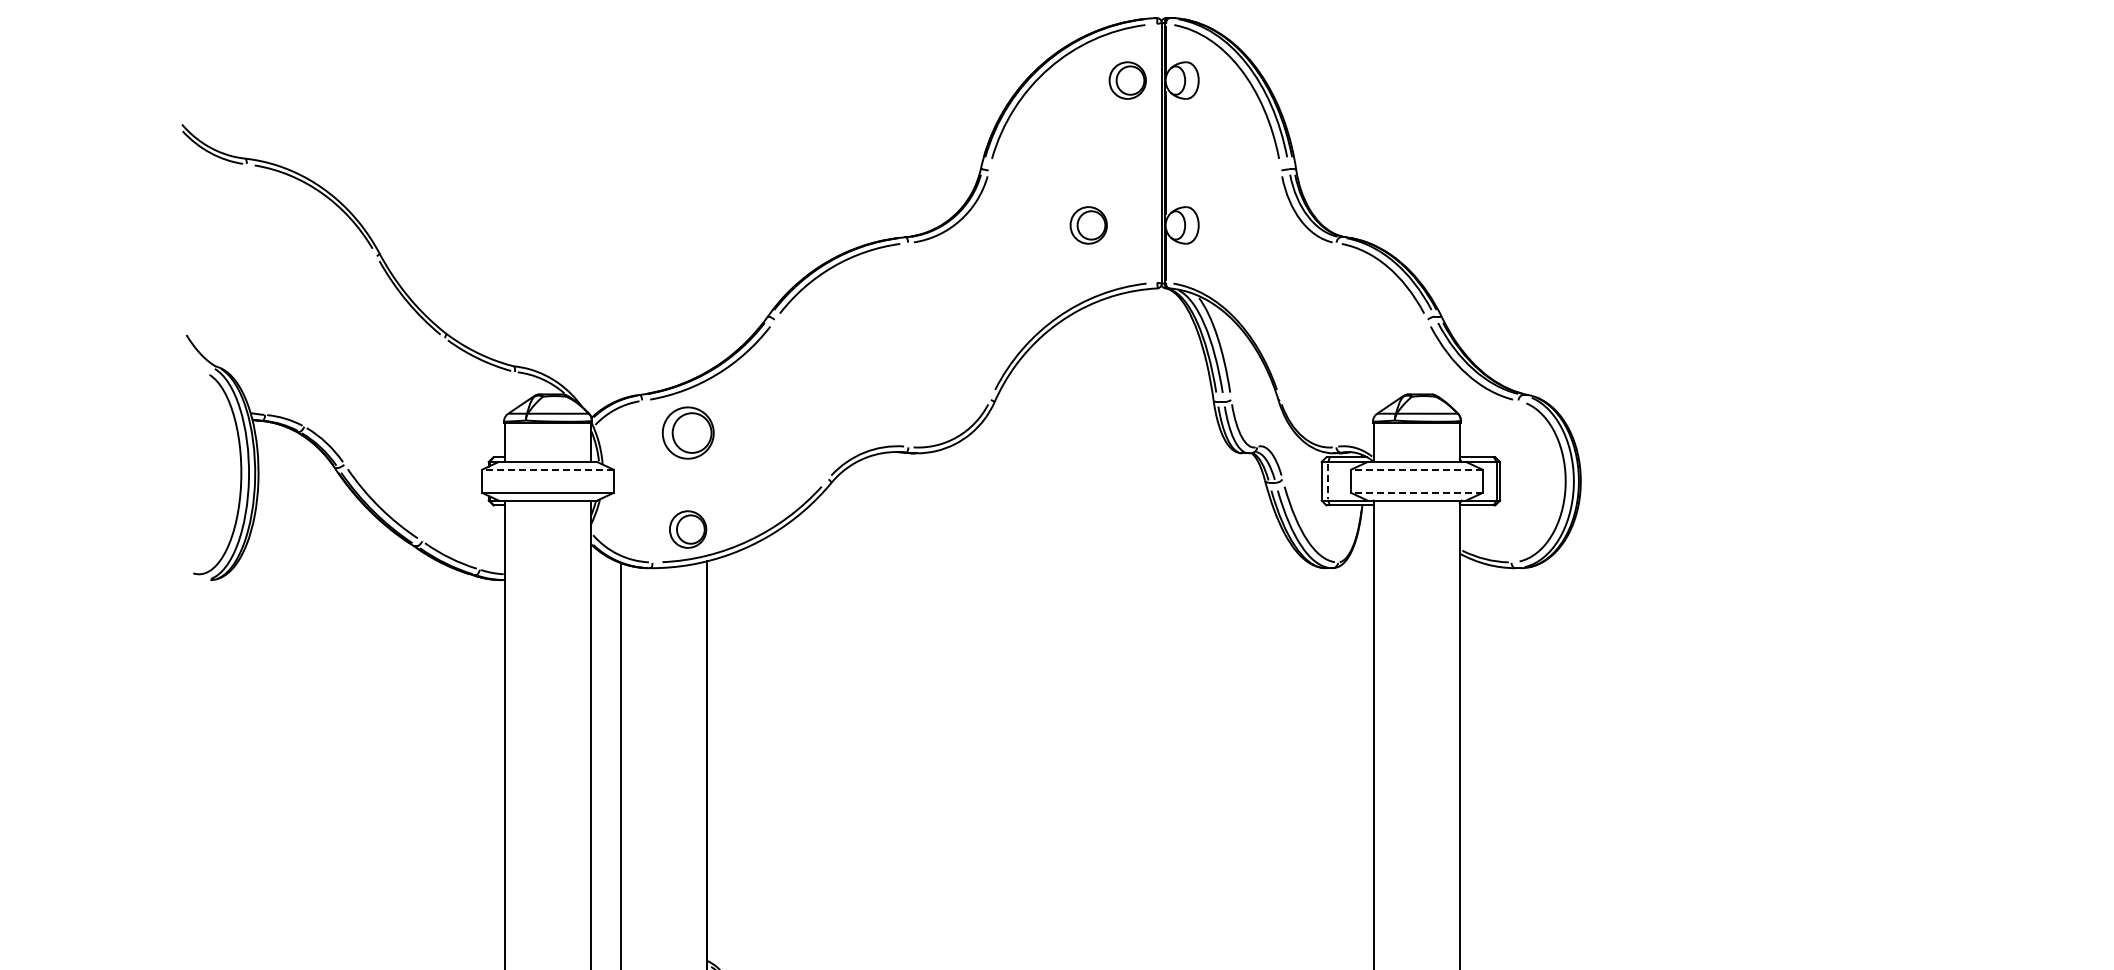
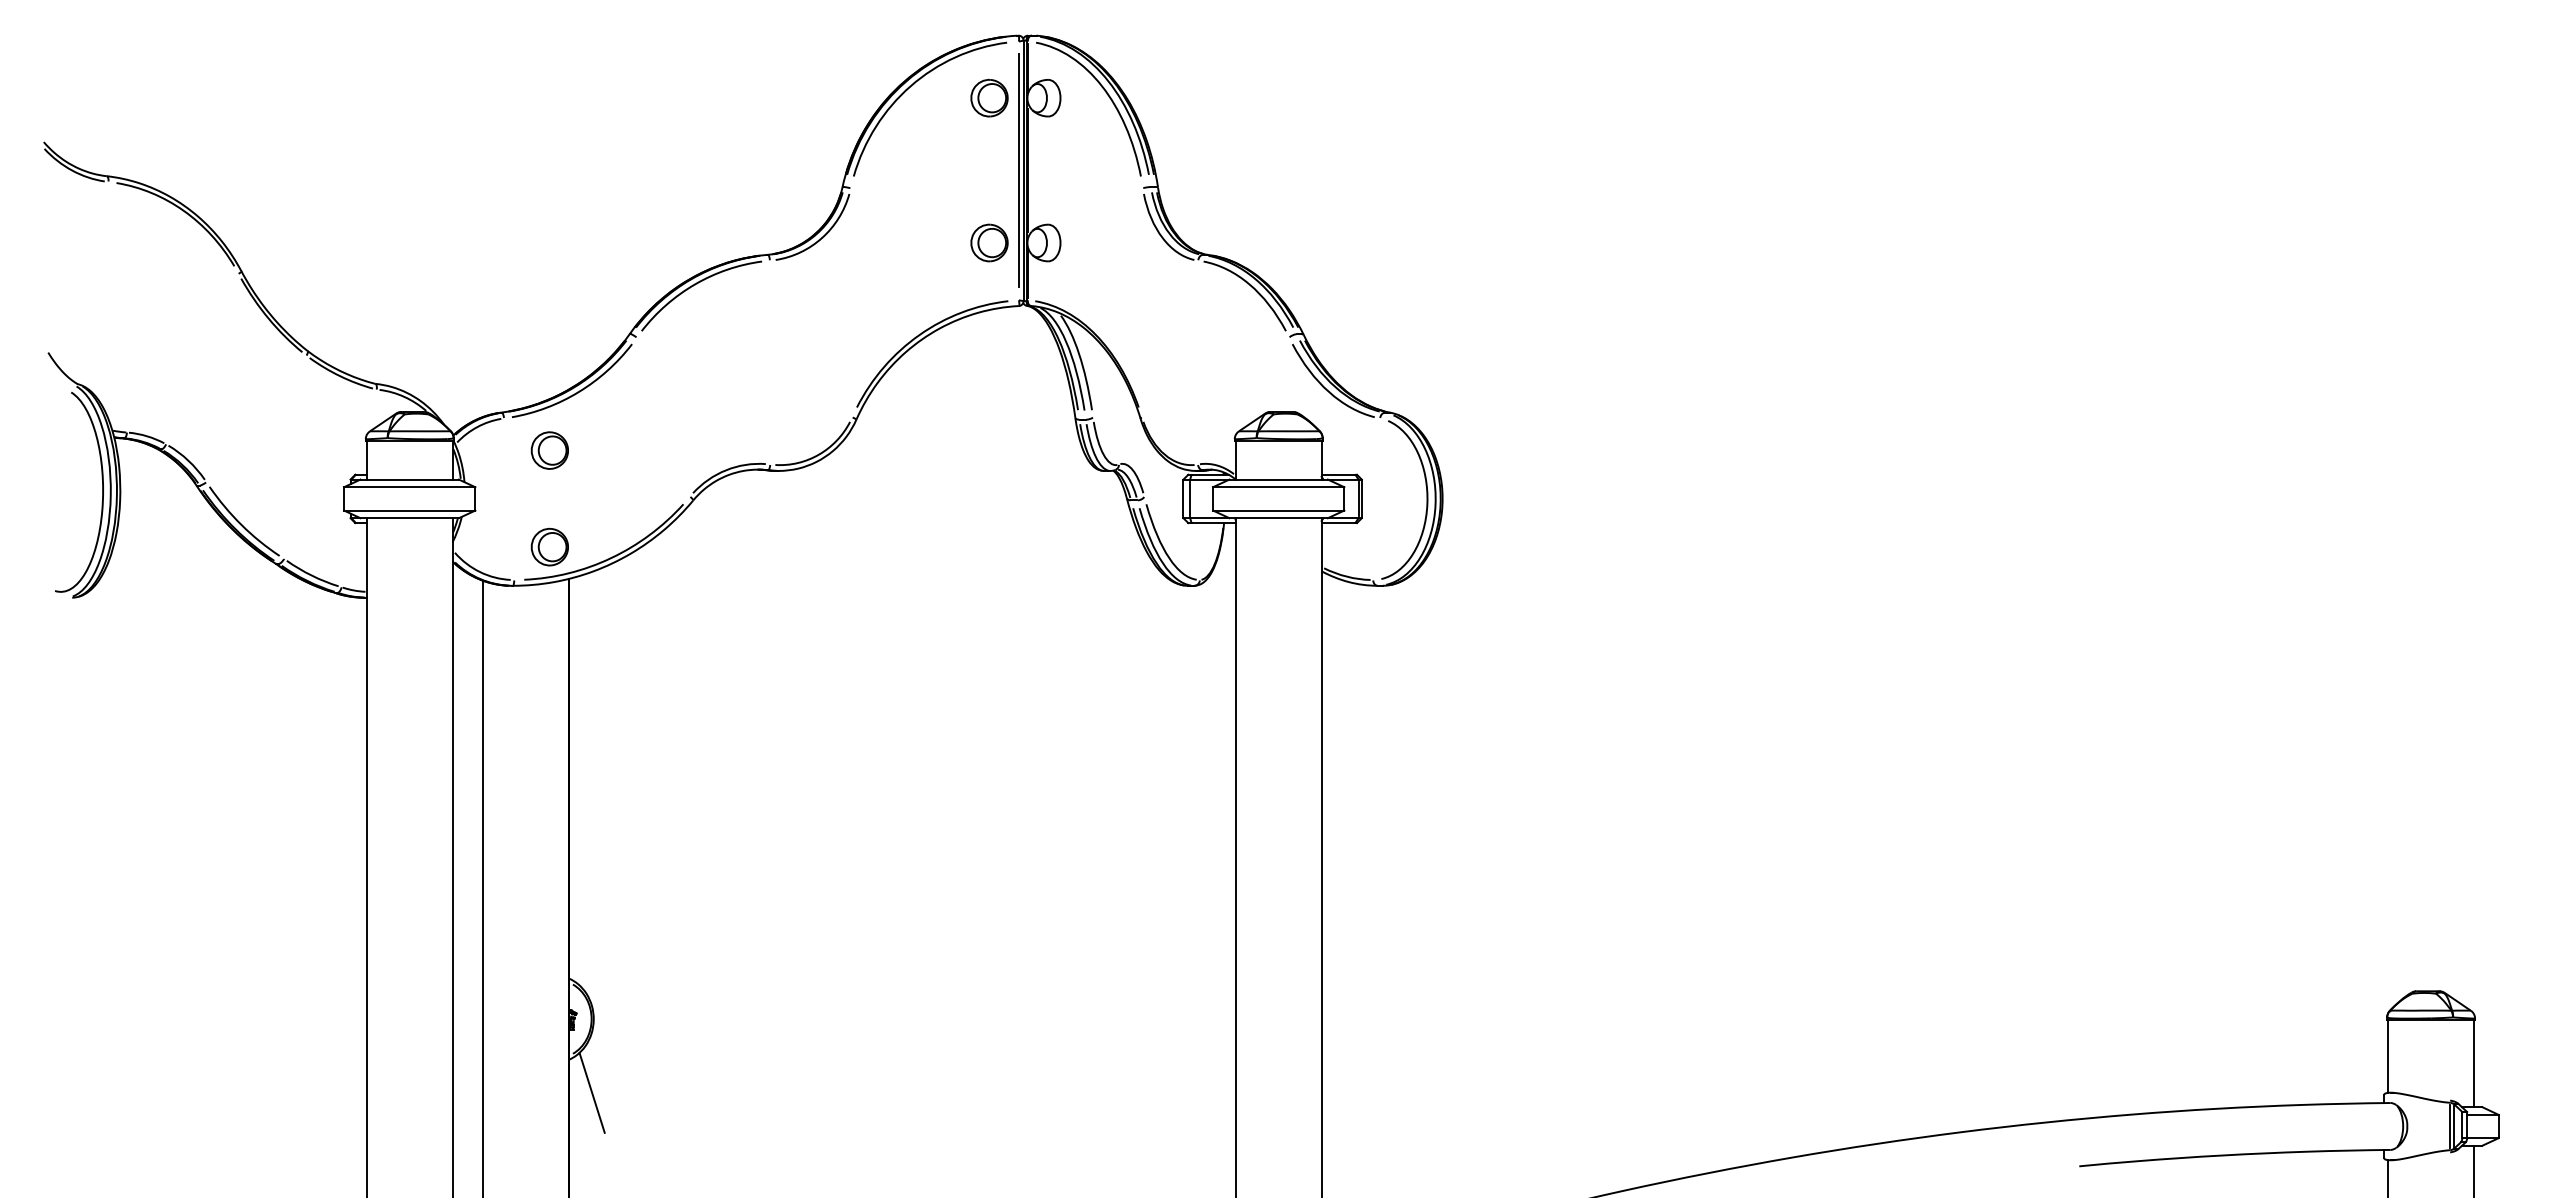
line: (1156, 152) -> (1018, 170), added
part: (1088, 224) -> (989, 242), moved
part: (687, 432) -> (549, 450), size x0.71
line: (547, 469) -> (409, 487), dashed -> solid
line: (1416, 469) -> (1278, 487), dashed -> solid
line: (1328, 481) -> (1190, 499), dashed -> solid
line: (1416, 492) -> (1278, 510), dashed -> solid

